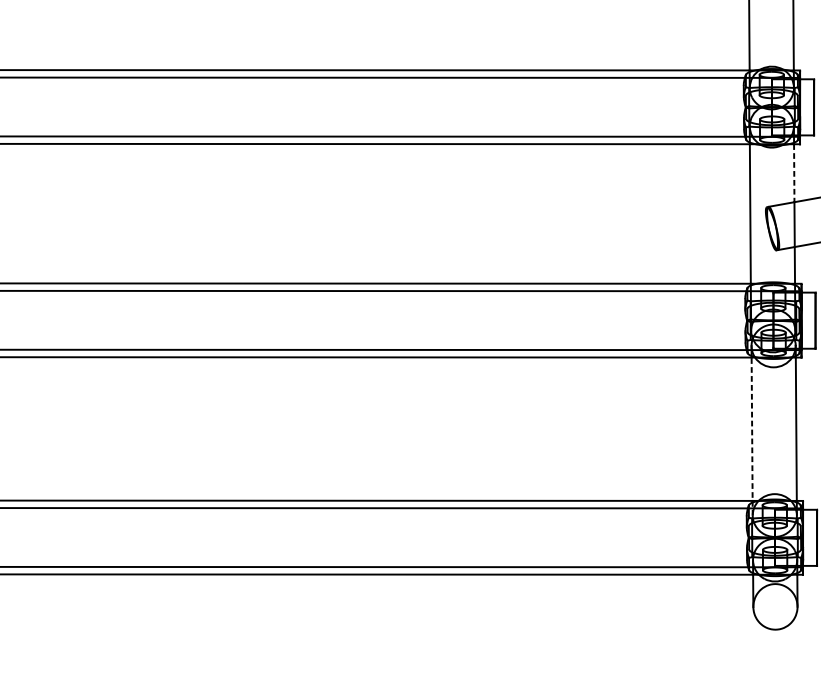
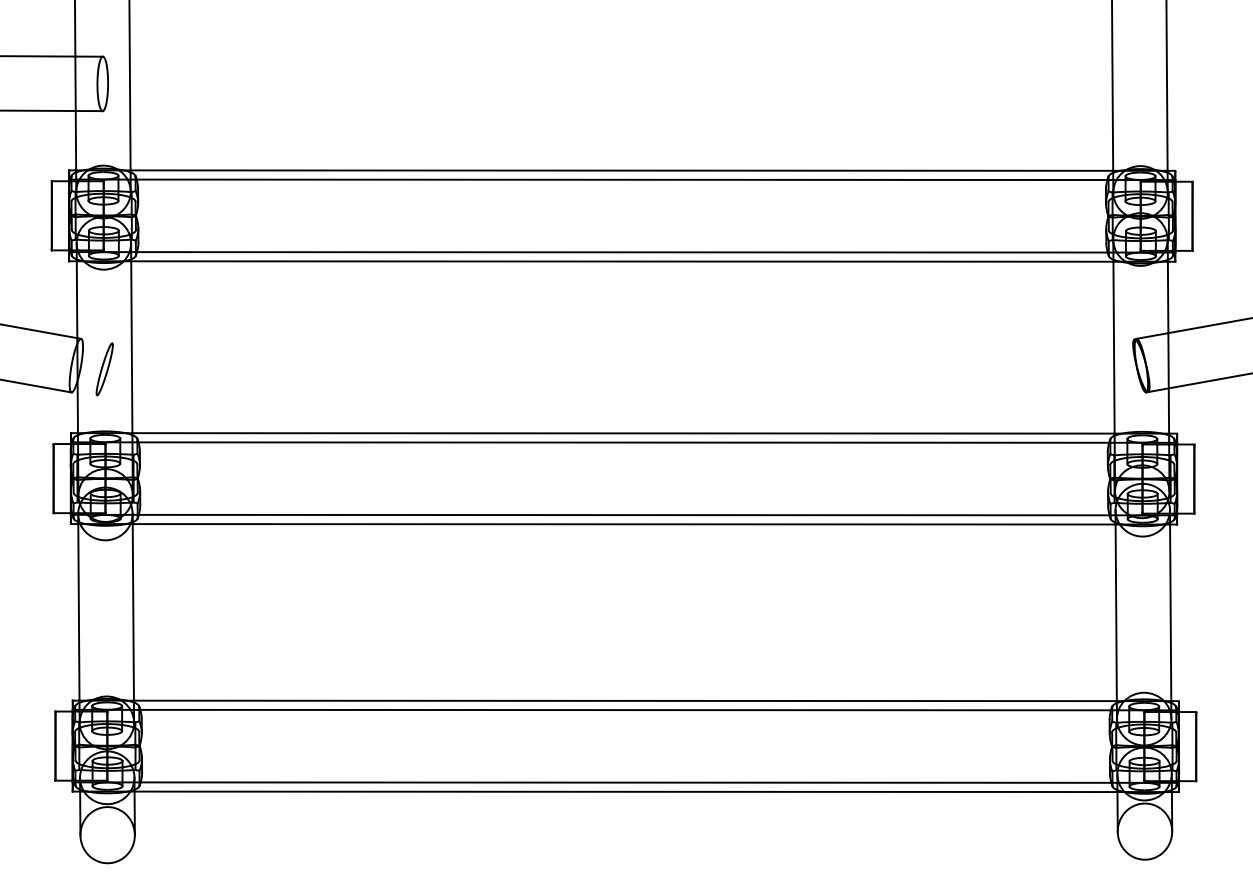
line: (794, 173) -> (1168, 297), dashed -> solid
line: (752, 436) -> (1116, 621), dashed -> solid

